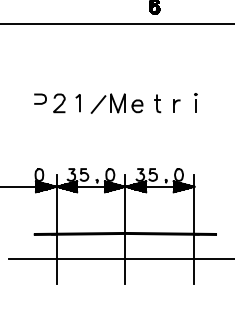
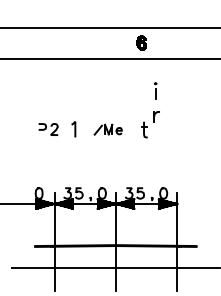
part: (195, 102) -> (155, 90), moved
part: (49, 103) -> (48, 129), size x0.7
part: (116, 103) -> (107, 129), size x0.6
part: (176, 105) -> (156, 116), moved

